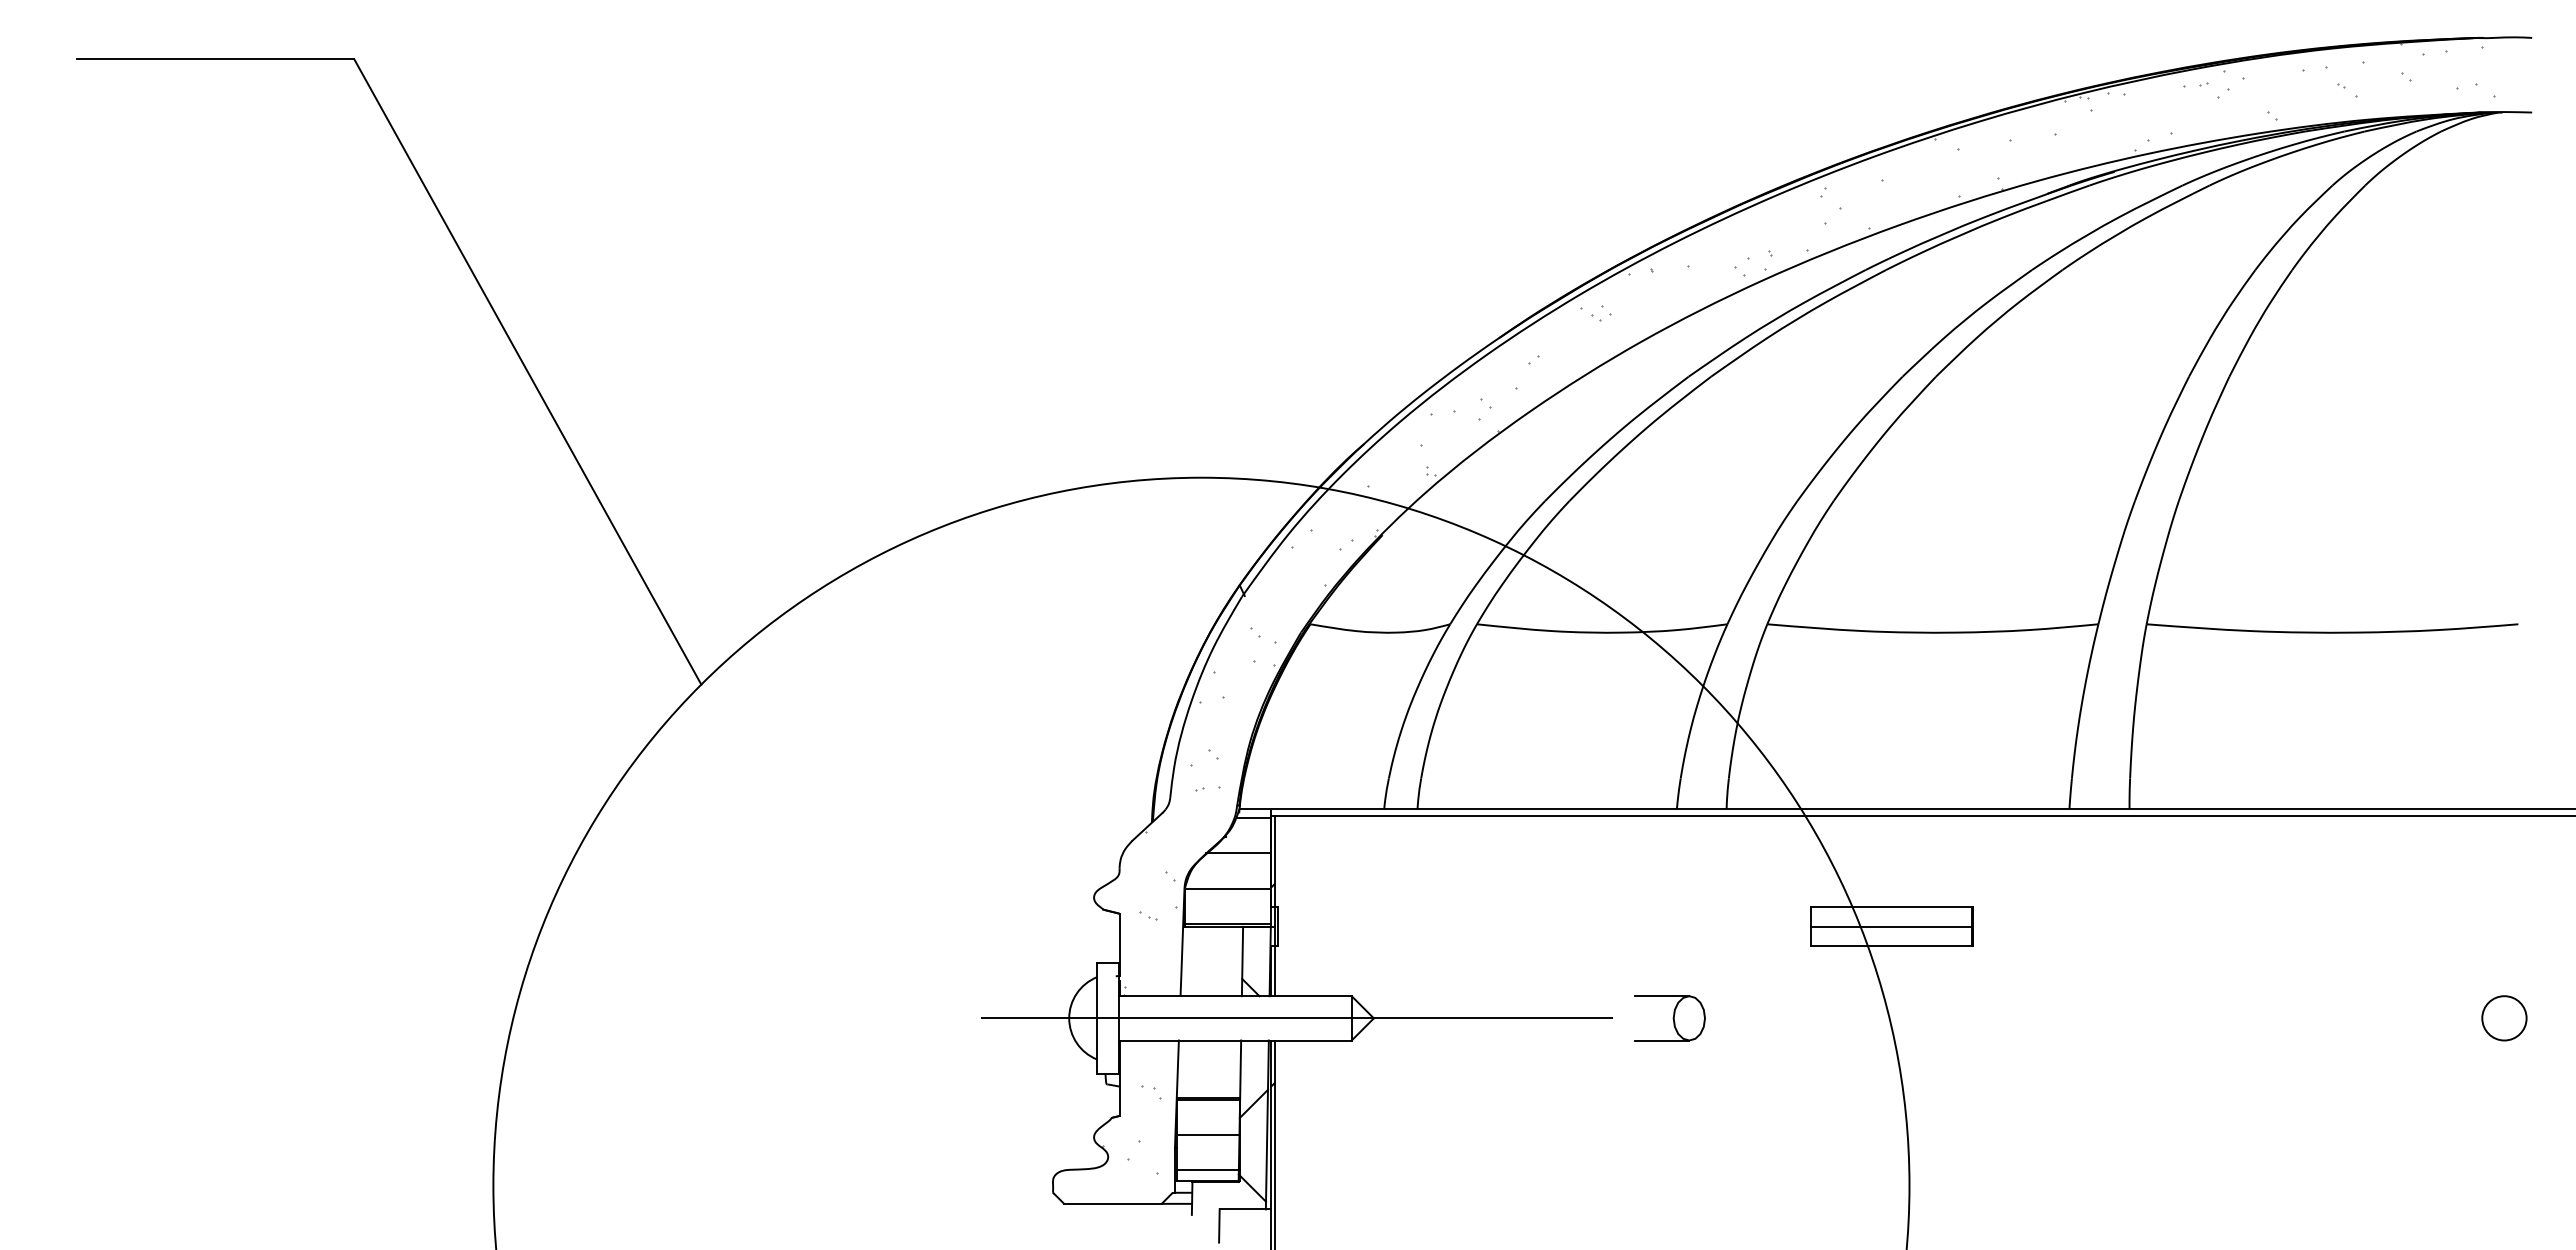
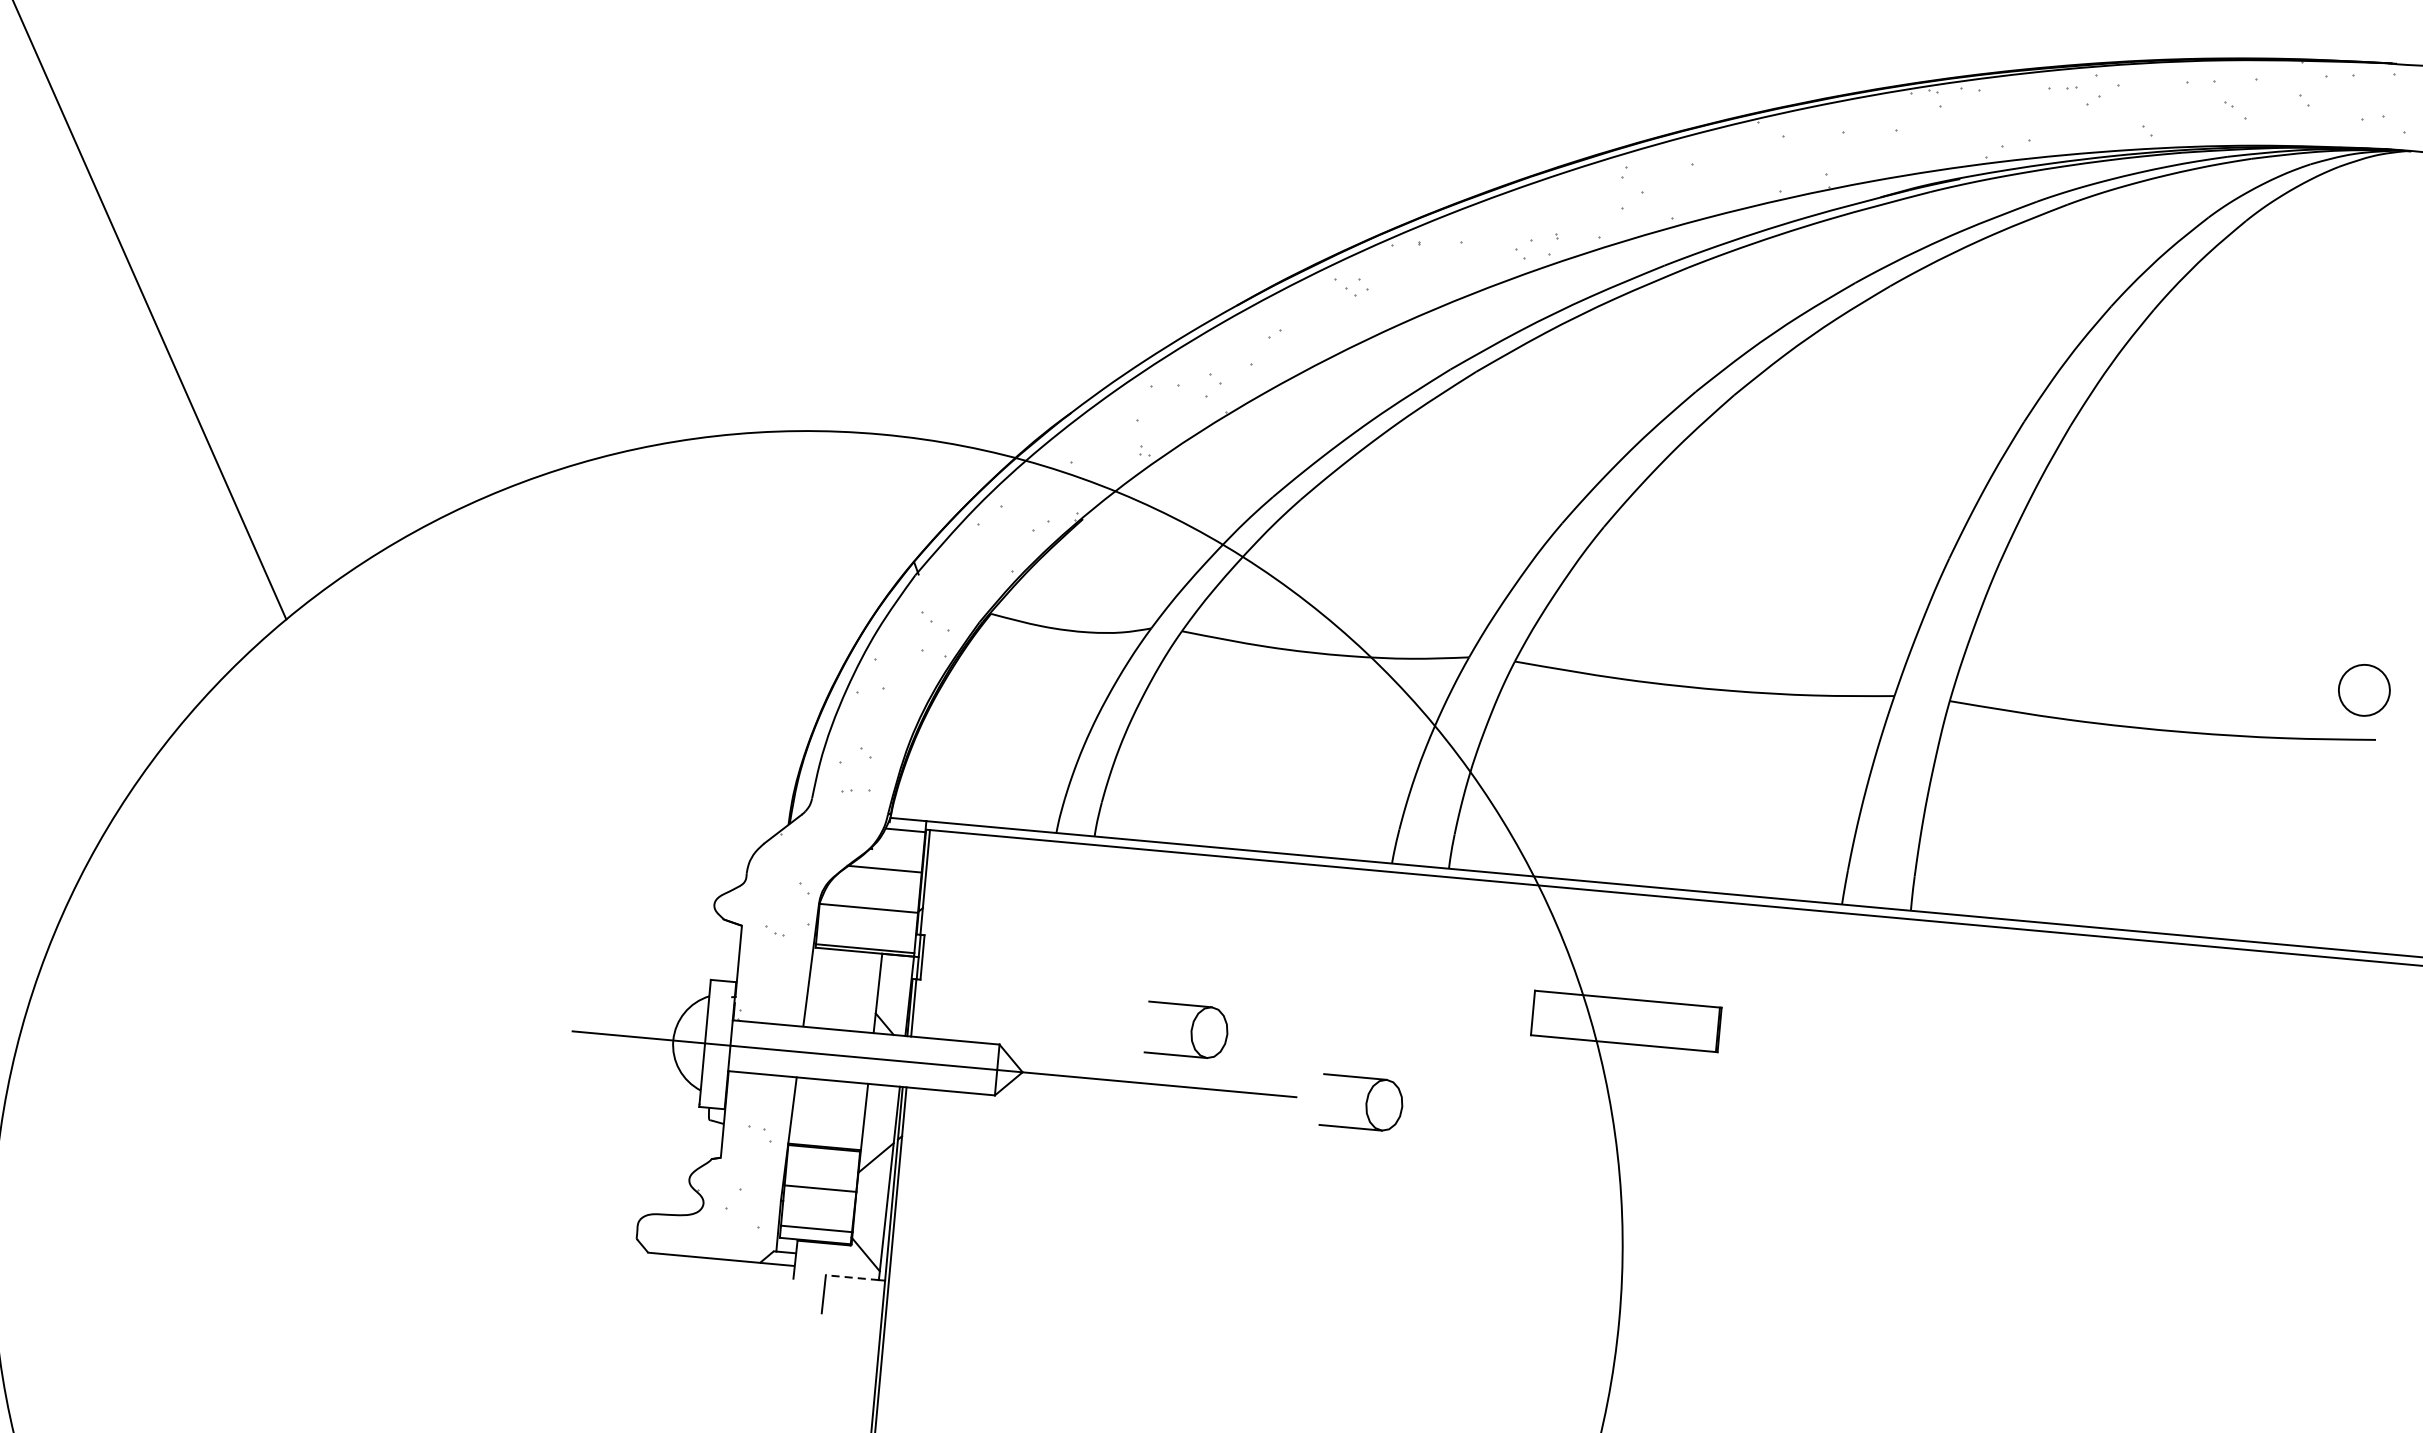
line: (1890, 926) -> (1624, 1020), removed
part: (1512, 969) -> (1186, 1030), added
circle: (2504, 1018) -> (2364, 690), moved
line: (1242, 1209) -> (852, 1277), solid -> dashed

